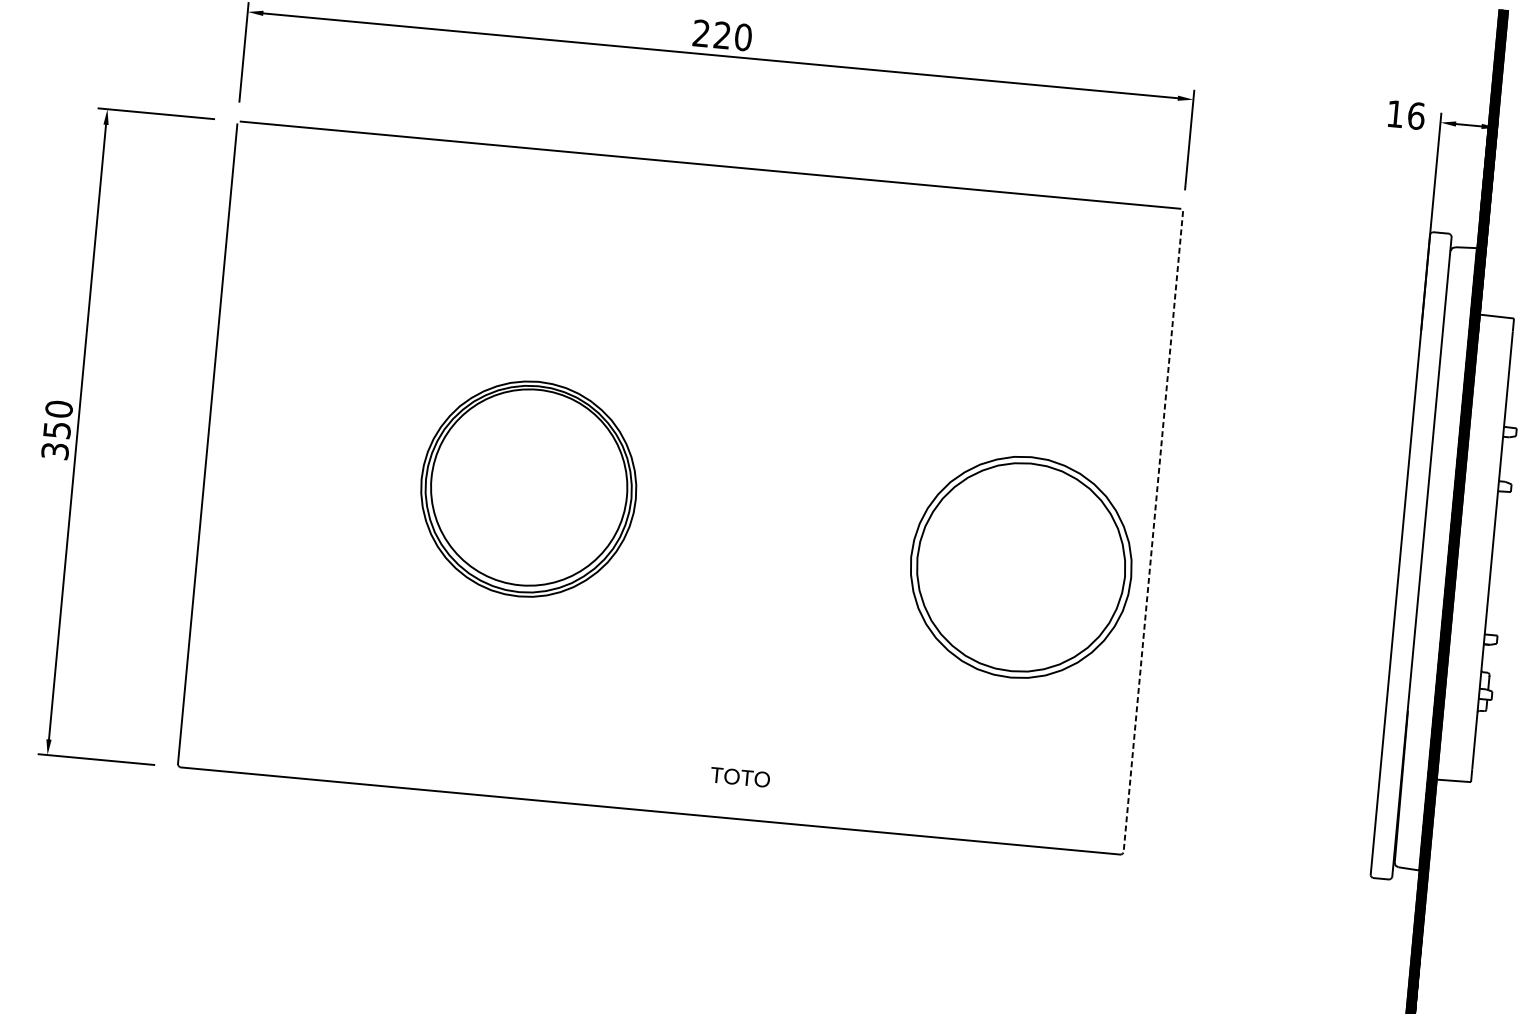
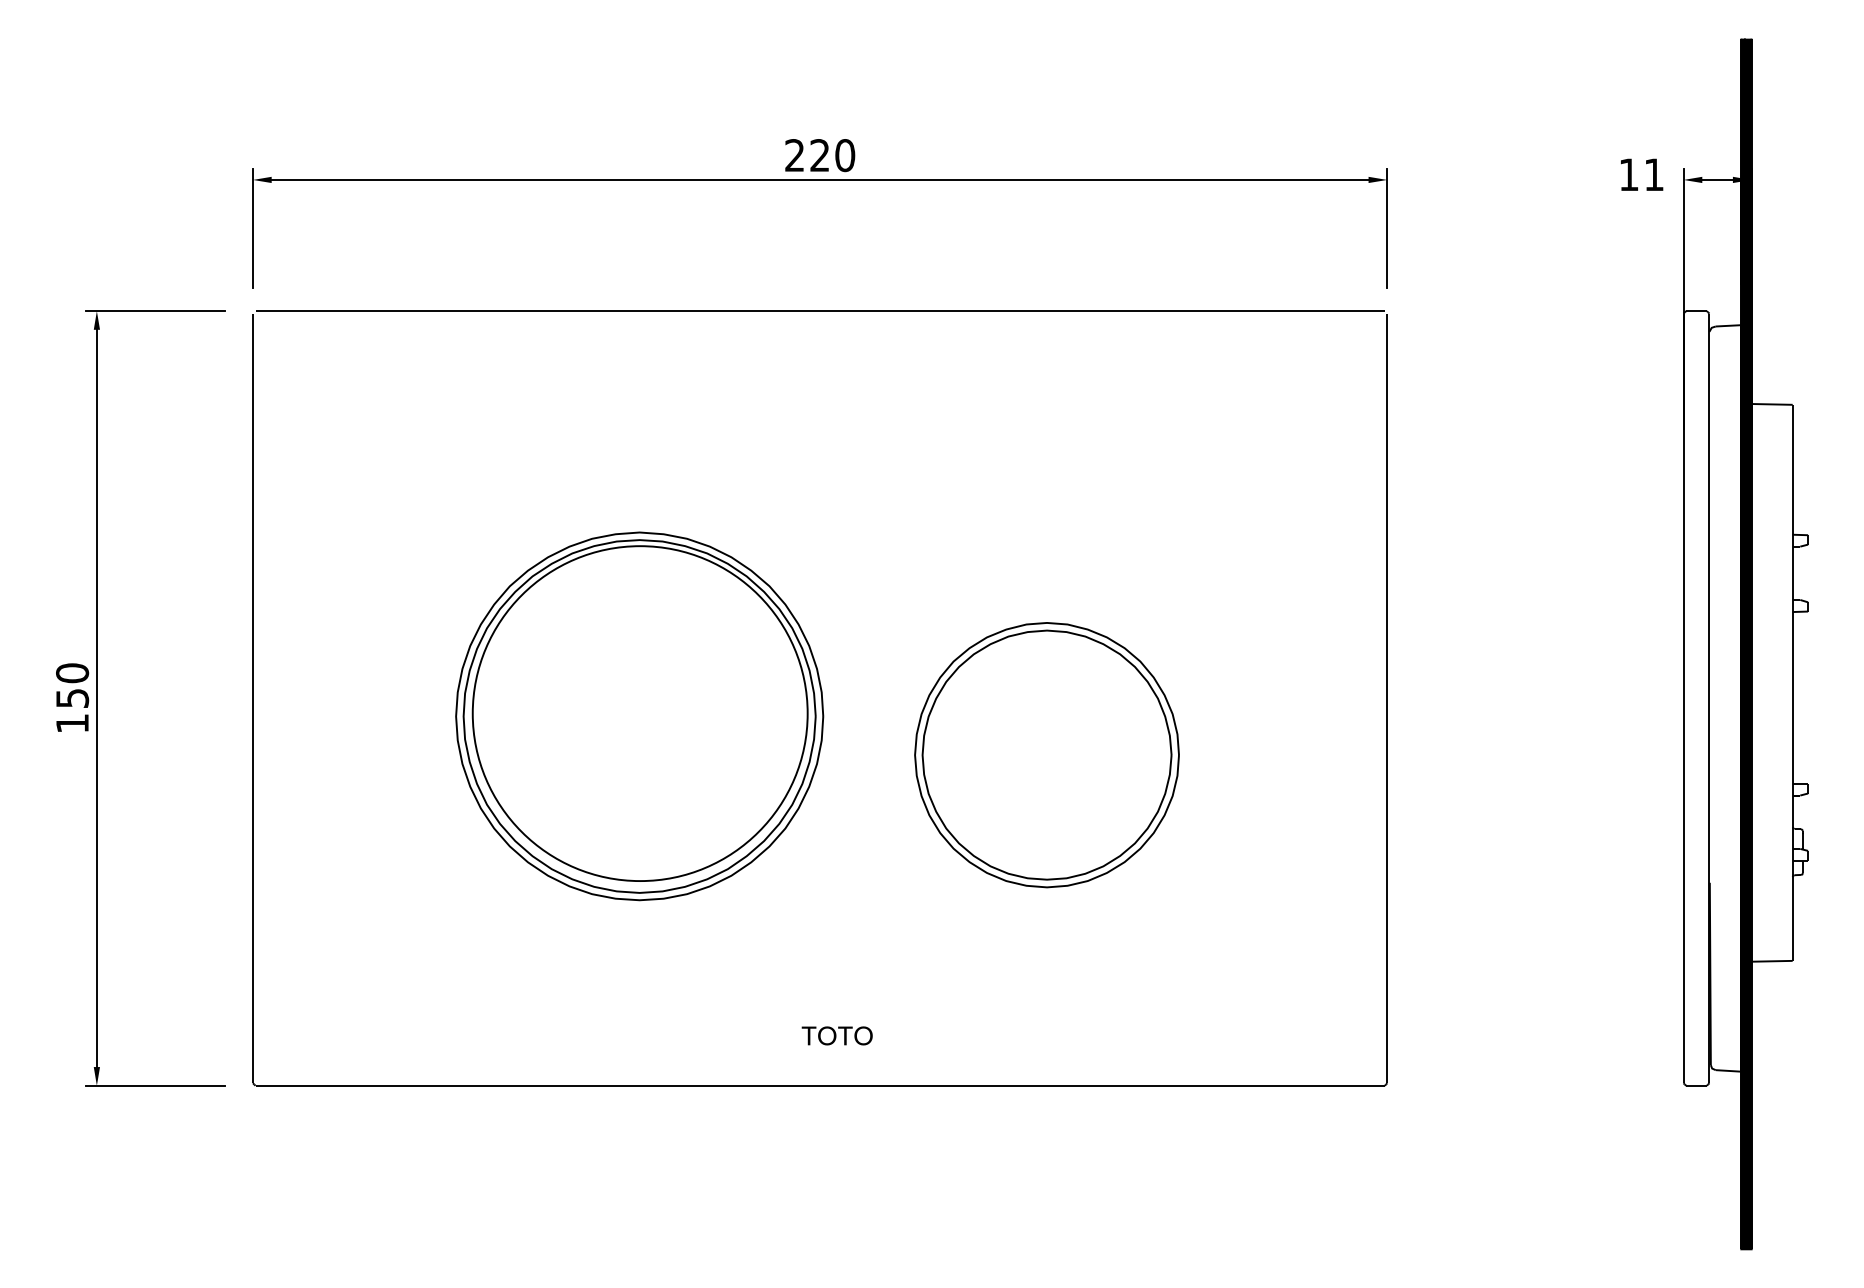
text: (1416, 115) -> (1654, 174), 16 -> 11
text: (55, 451) -> (72, 723), 350 -> 150
part: (528, 489) -> (639, 716), size x1.43
line: (1153, 532) -> (1387, 698), dashed -> solid
part: (1020, 567) -> (1046, 755), moved
text: (739, 777) -> (836, 1035), moved

